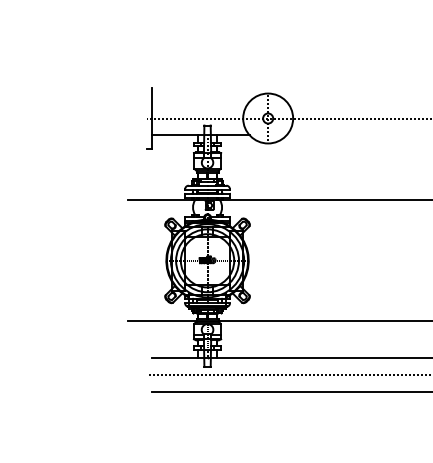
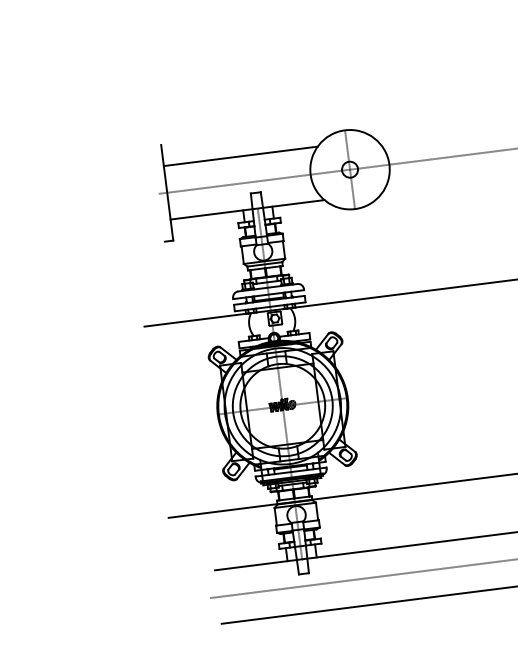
line: (200, 101) -> (239, 156), added

